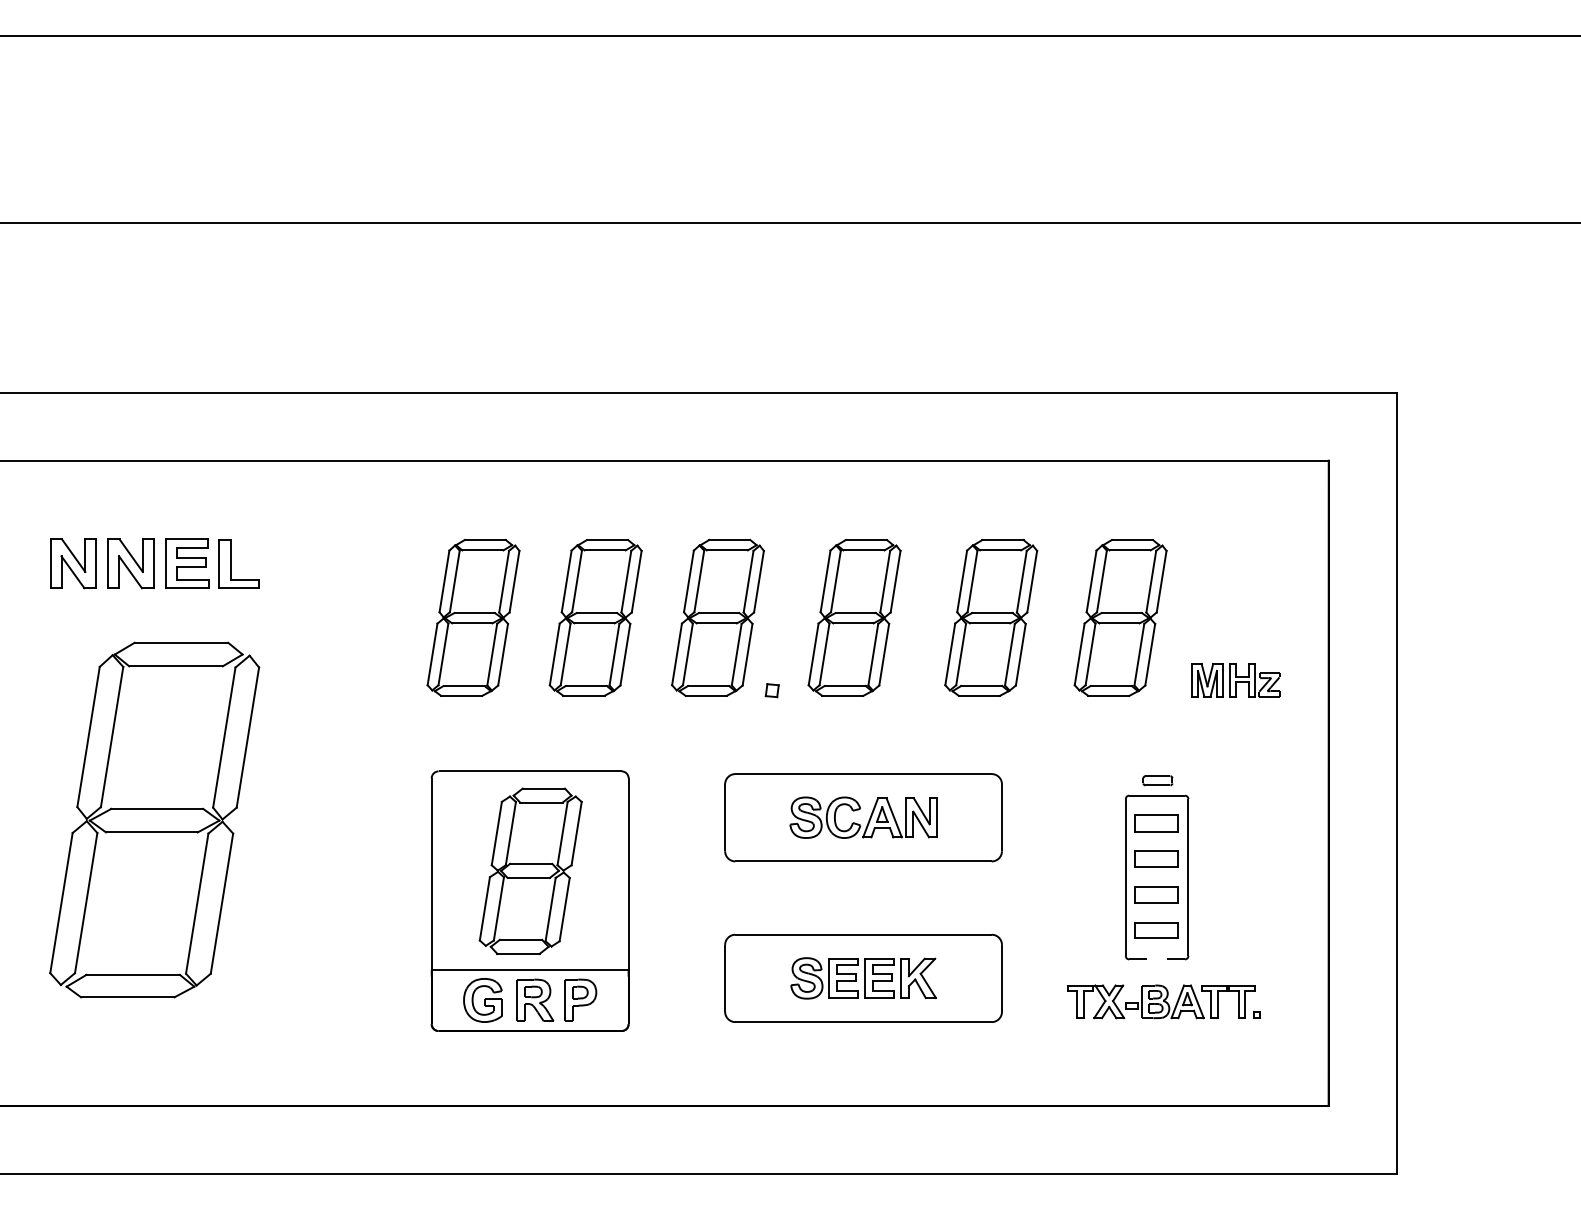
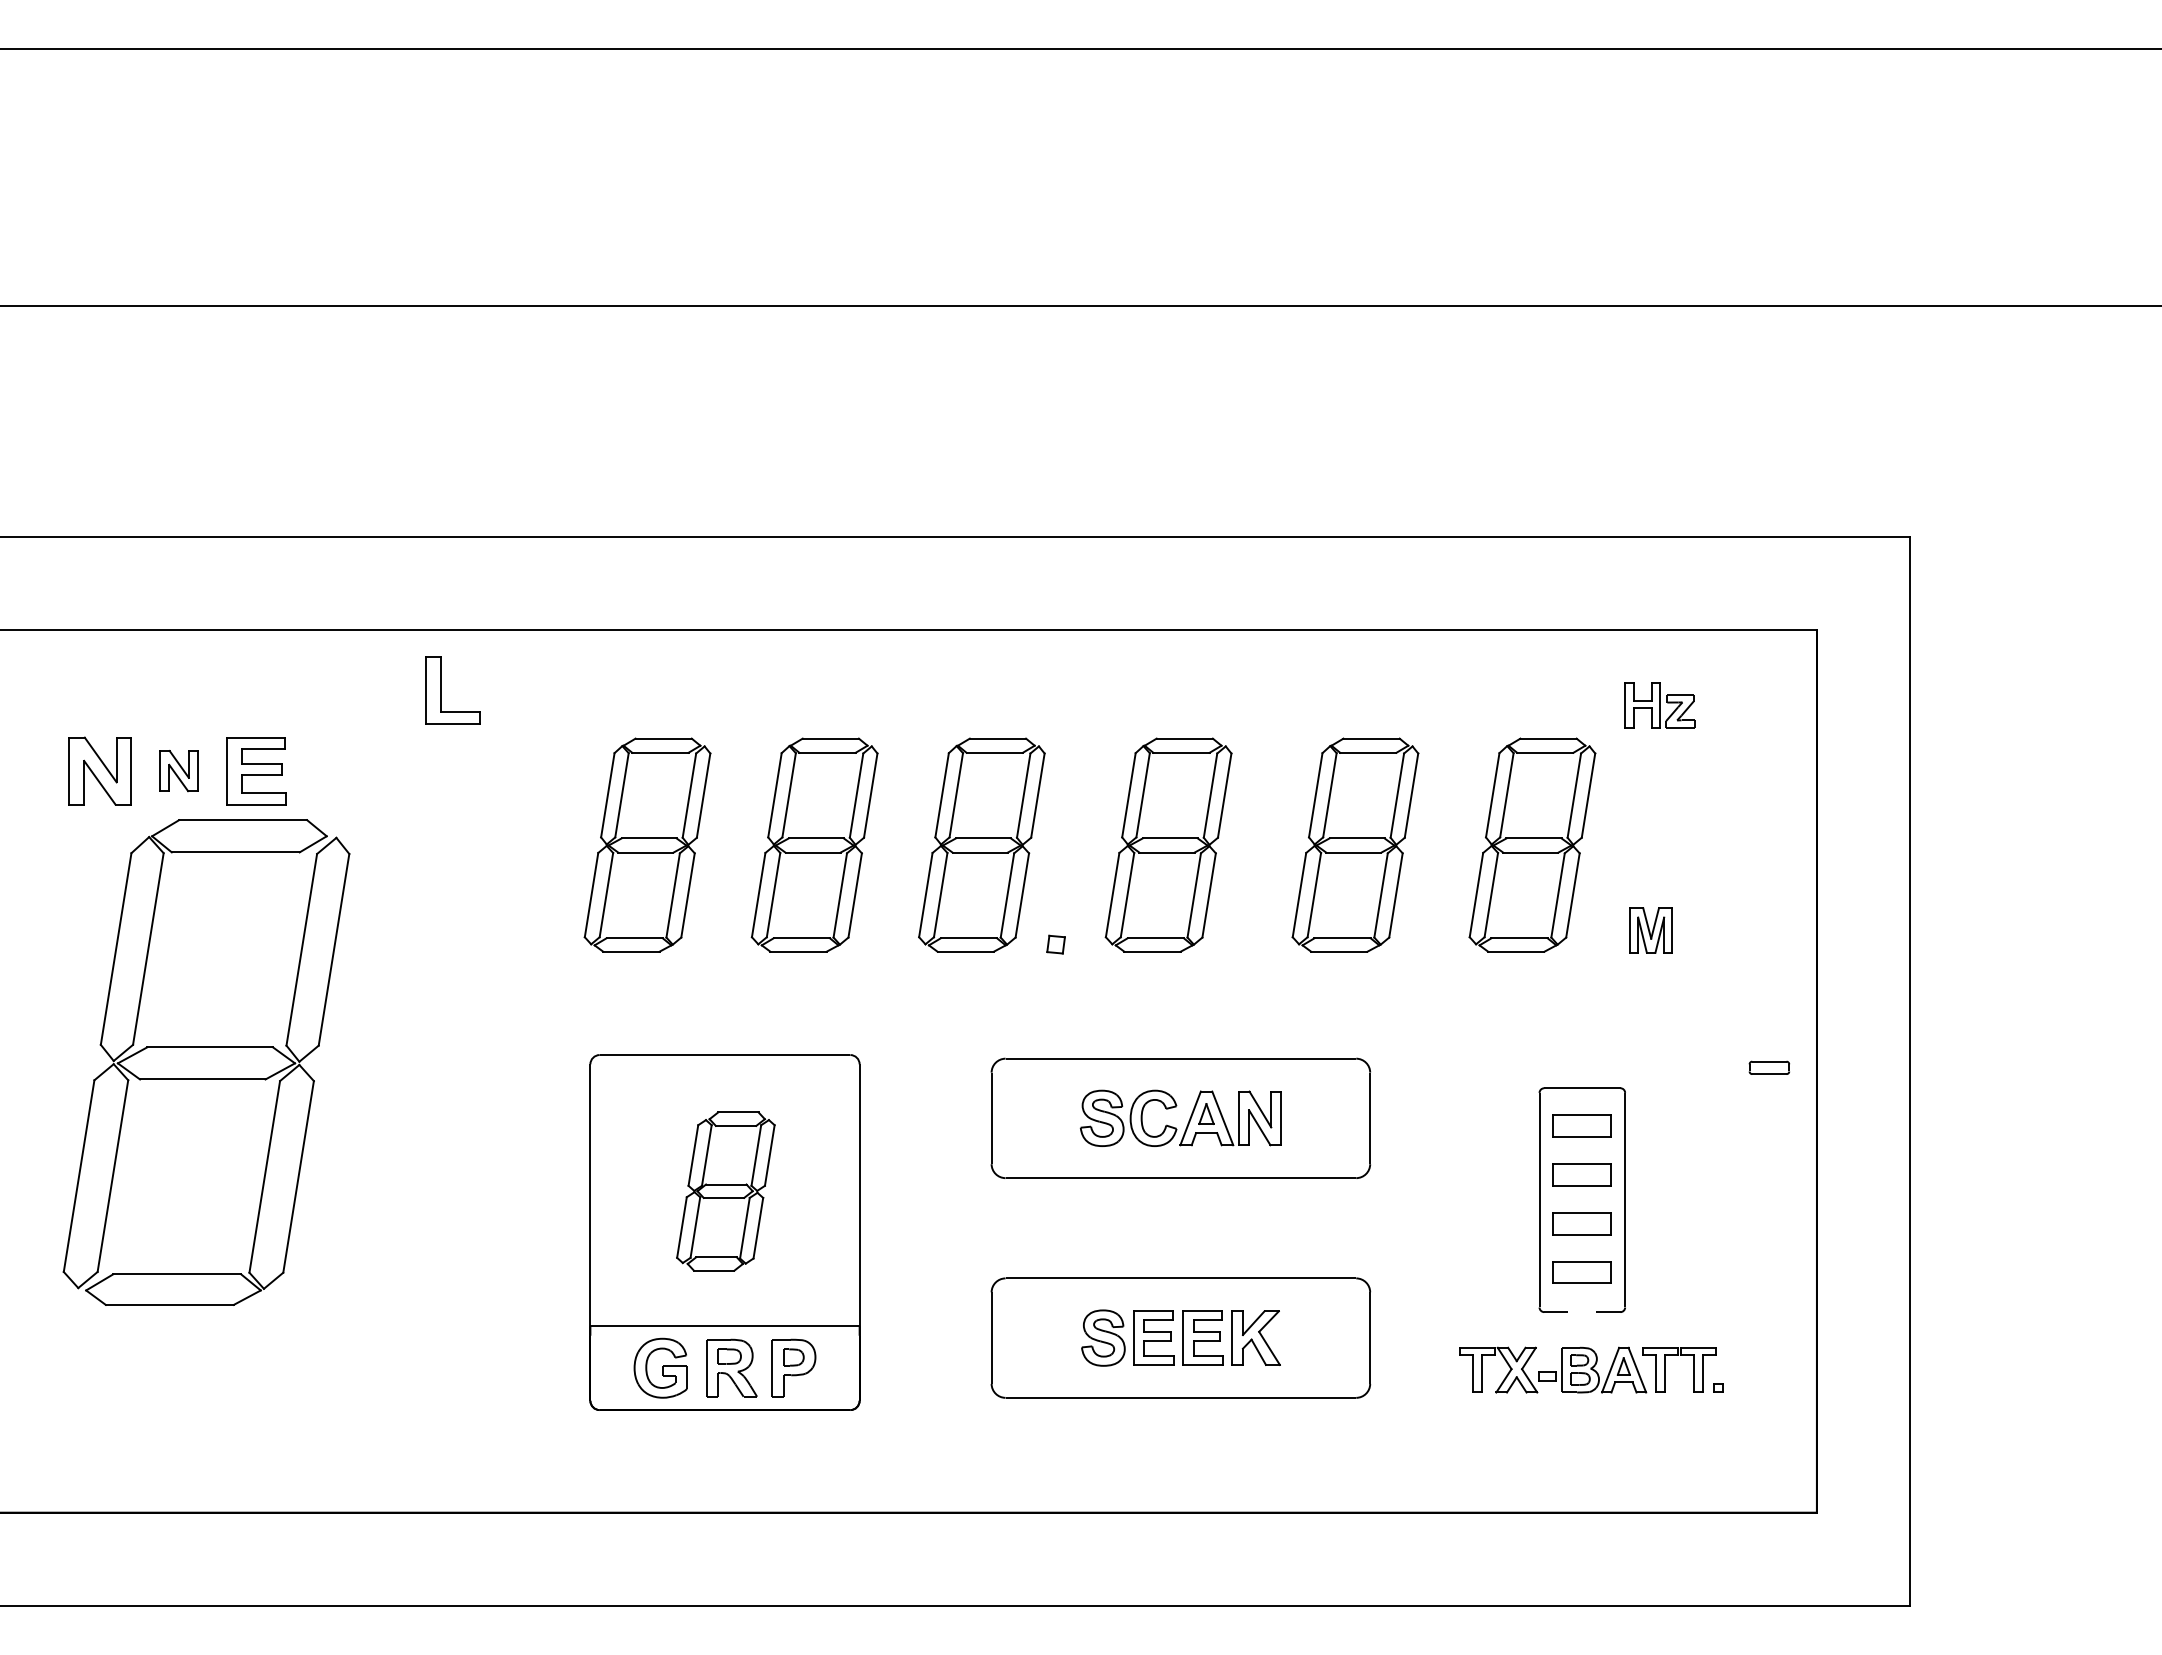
part: (130, 563) -> (178, 770), size x0.6
part: (230, 564) -> (441, 690), moved
part: (1254, 680) -> (1659, 705), moved
part: (1157, 780) -> (1769, 1067), moved
part: (154, 820) -> (206, 1062), moved
part: (530, 871) -> (725, 1191), size x0.7

